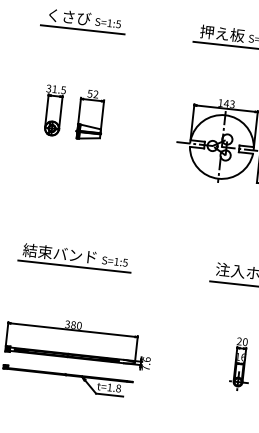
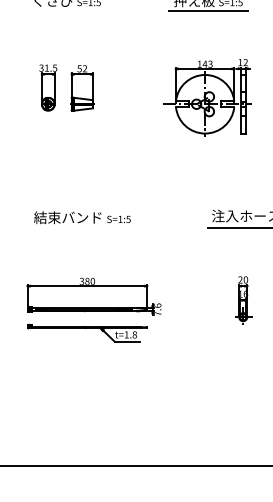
line: (82, 30) -> (66, 11), removed
line: (74, 267) -> (82, 228), removed

